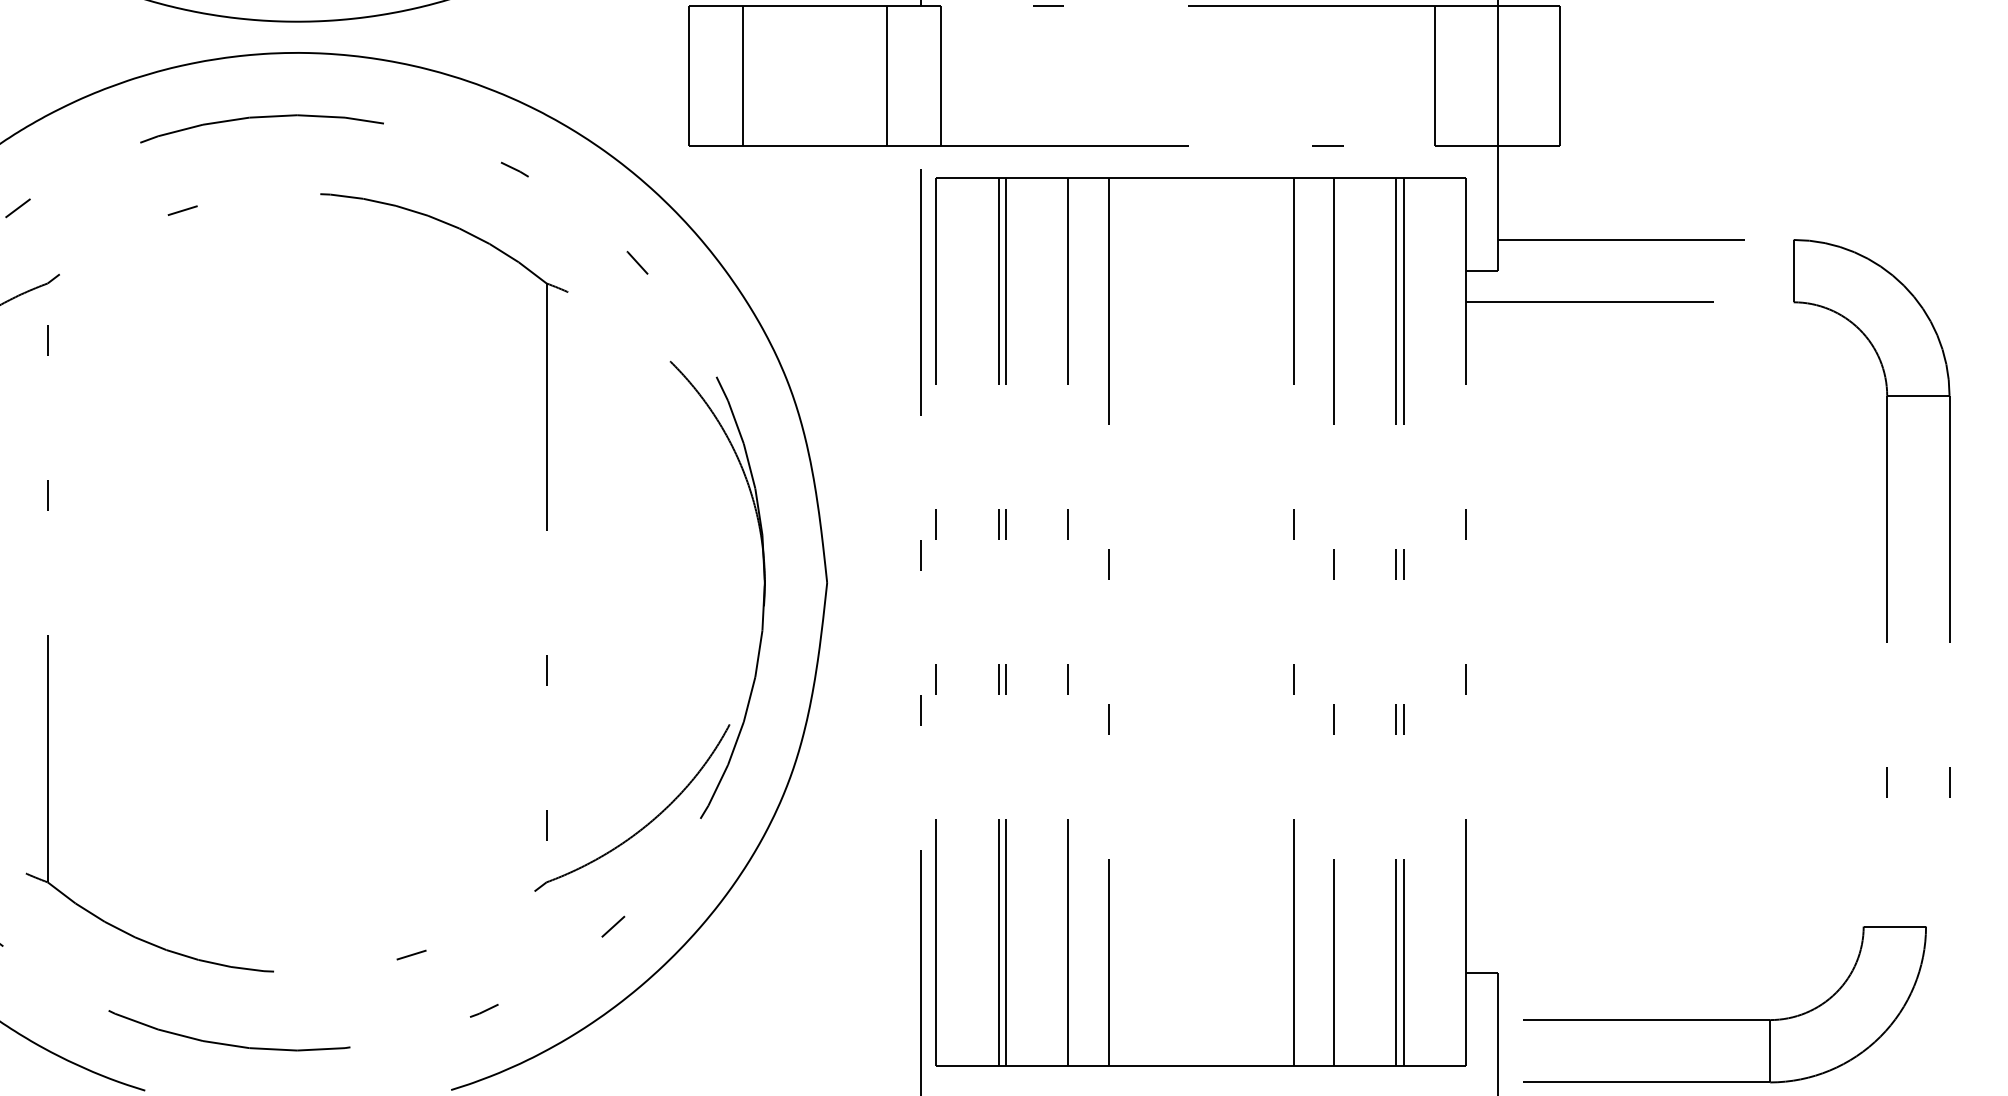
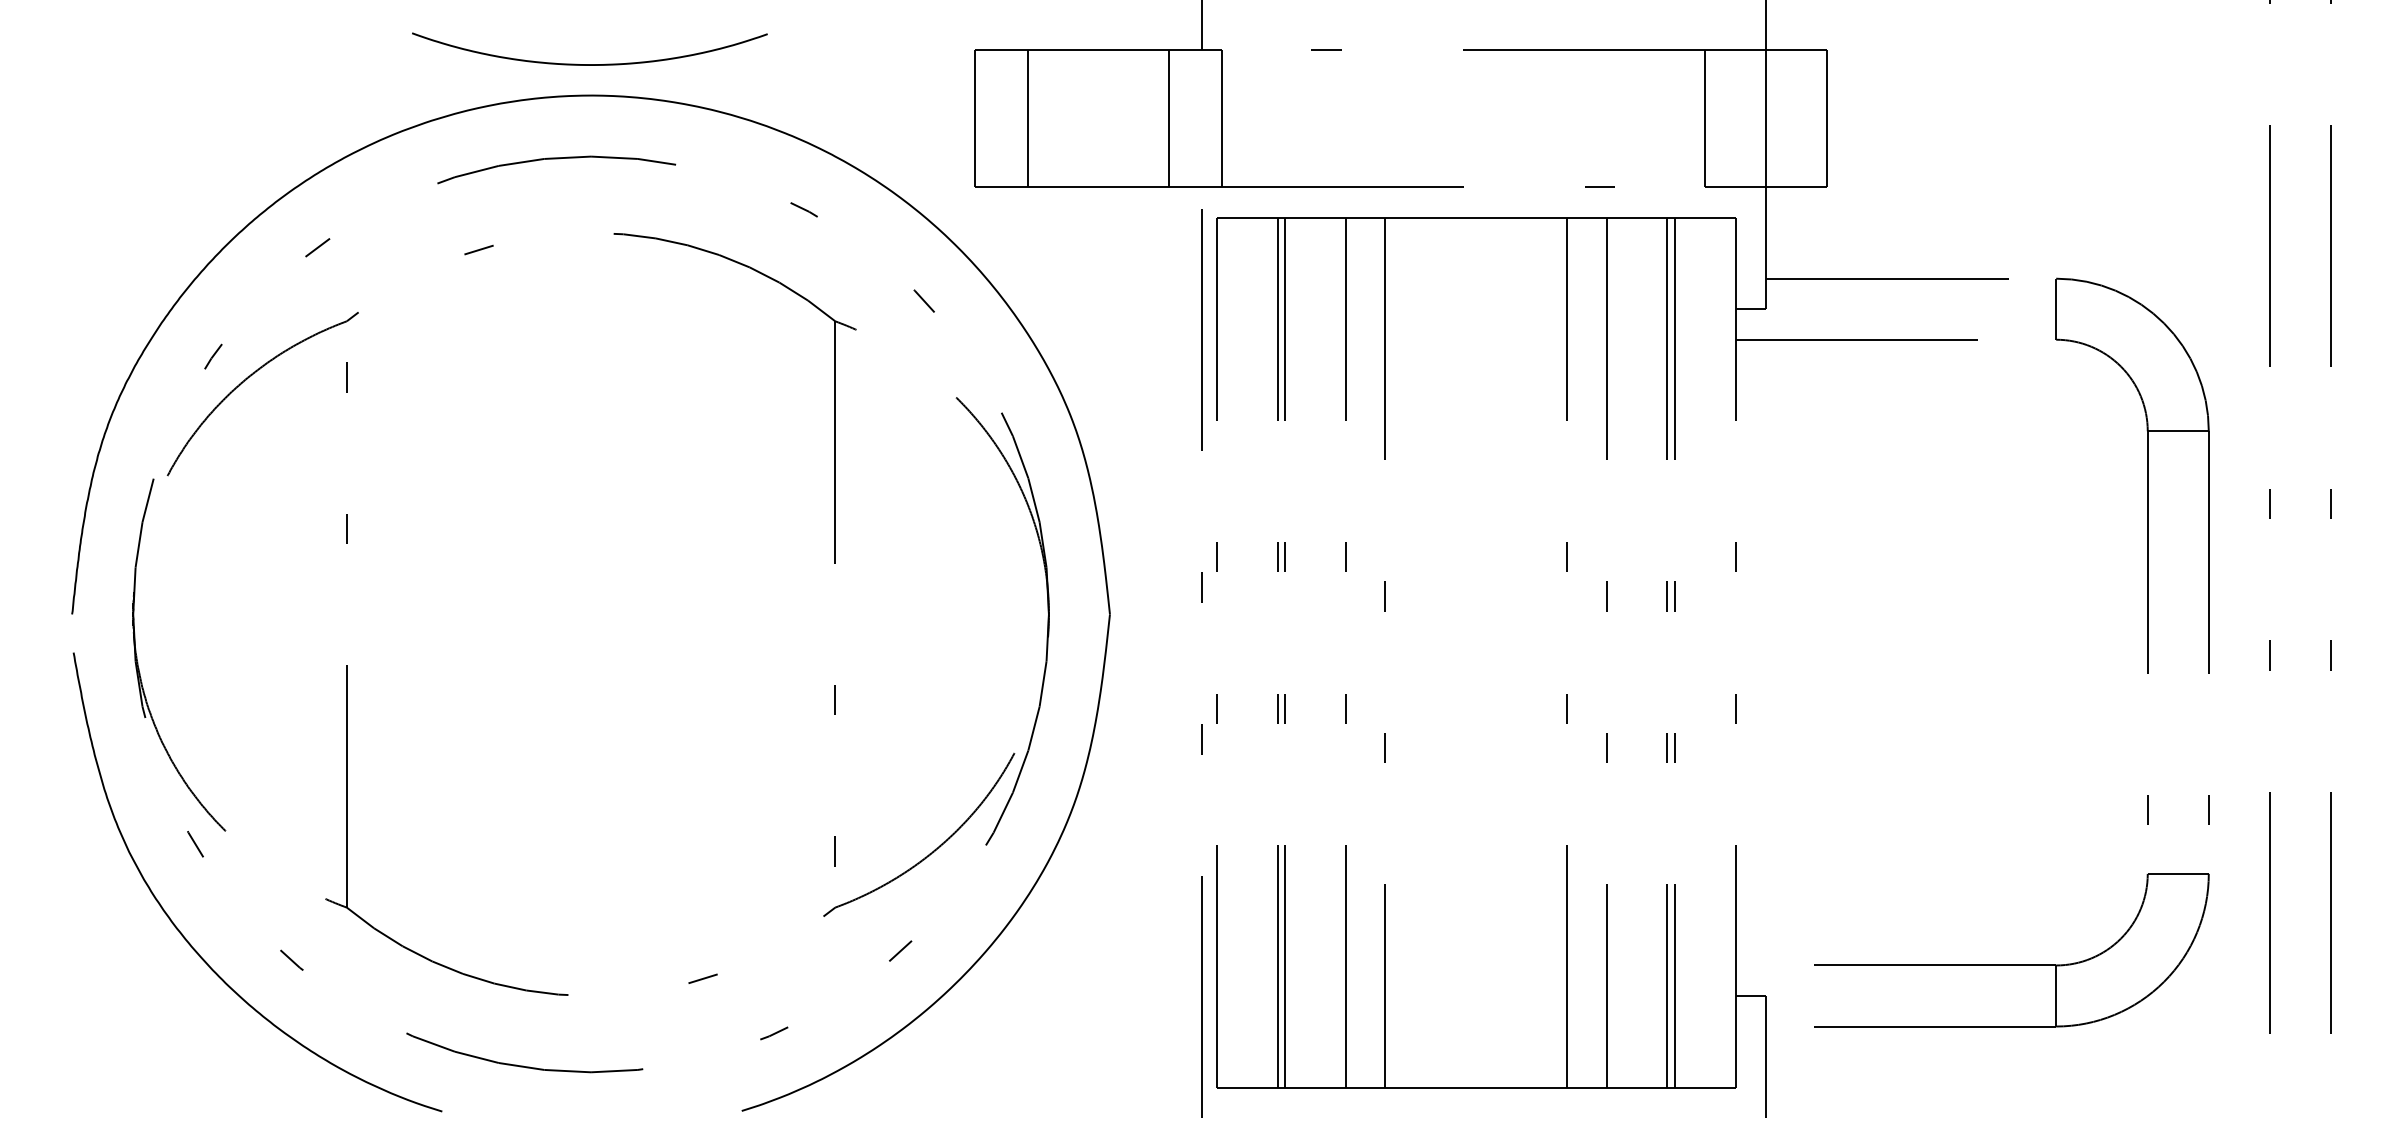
part: (1724, 1019) -> (2011, 964), moved

